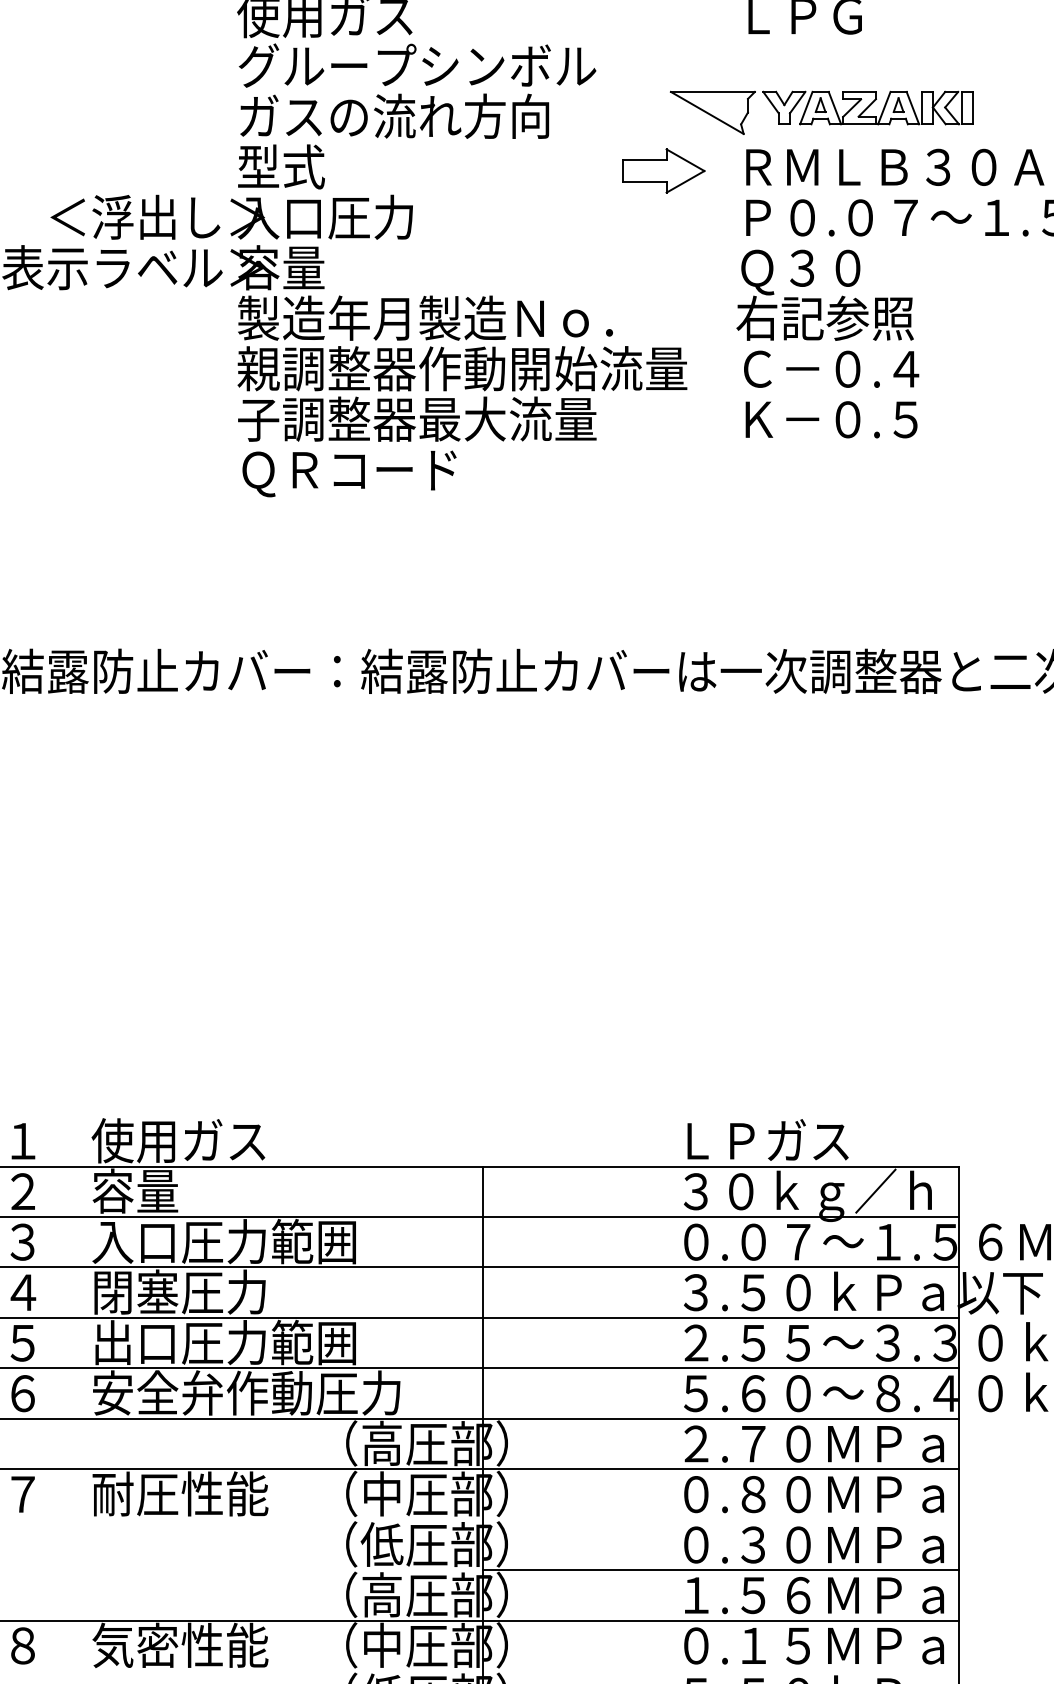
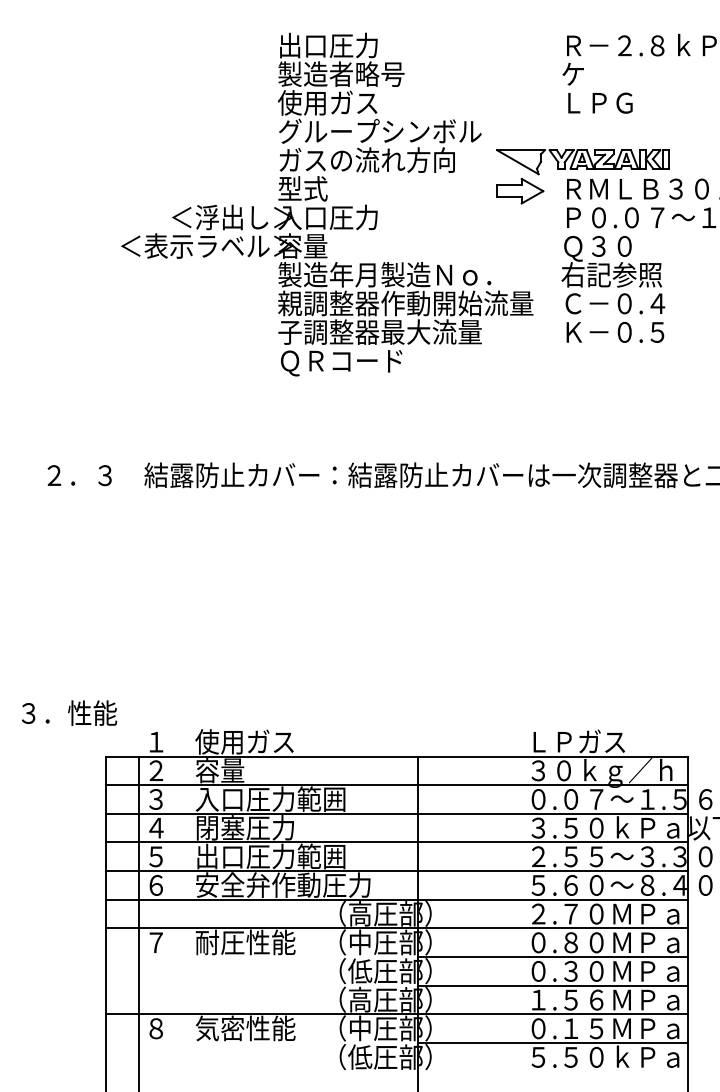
part: (821, 113) -> (582, 162), moved
line: (720, 1520) -> (552, 957), added
line: (720, 1671) -> (552, 1043), added

